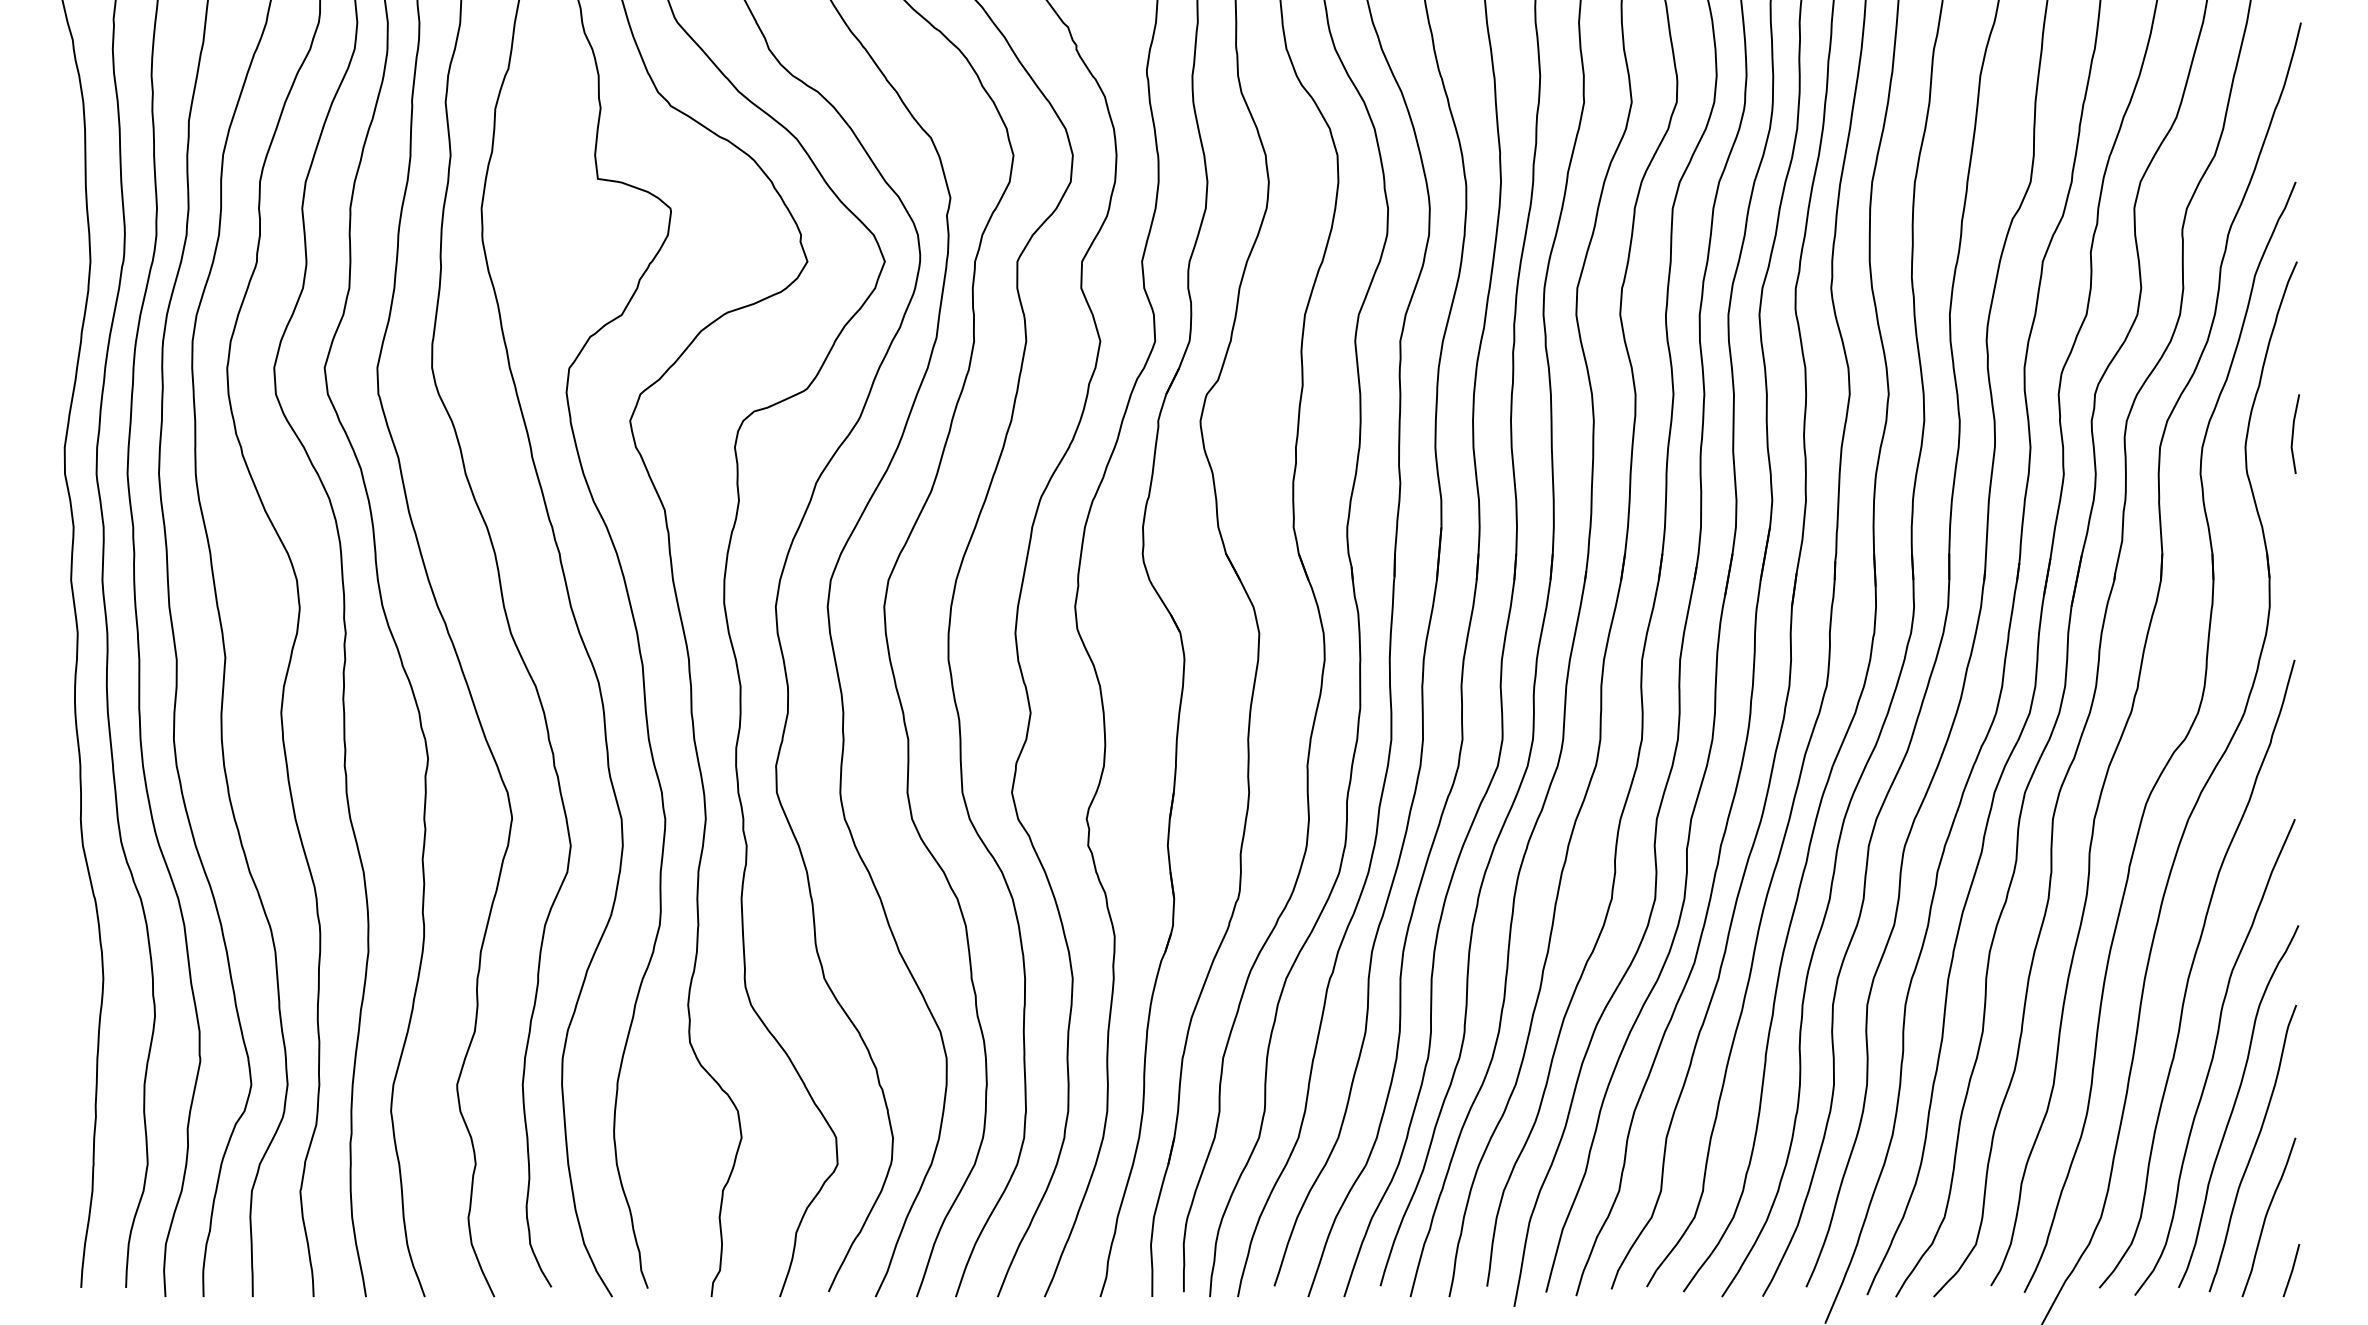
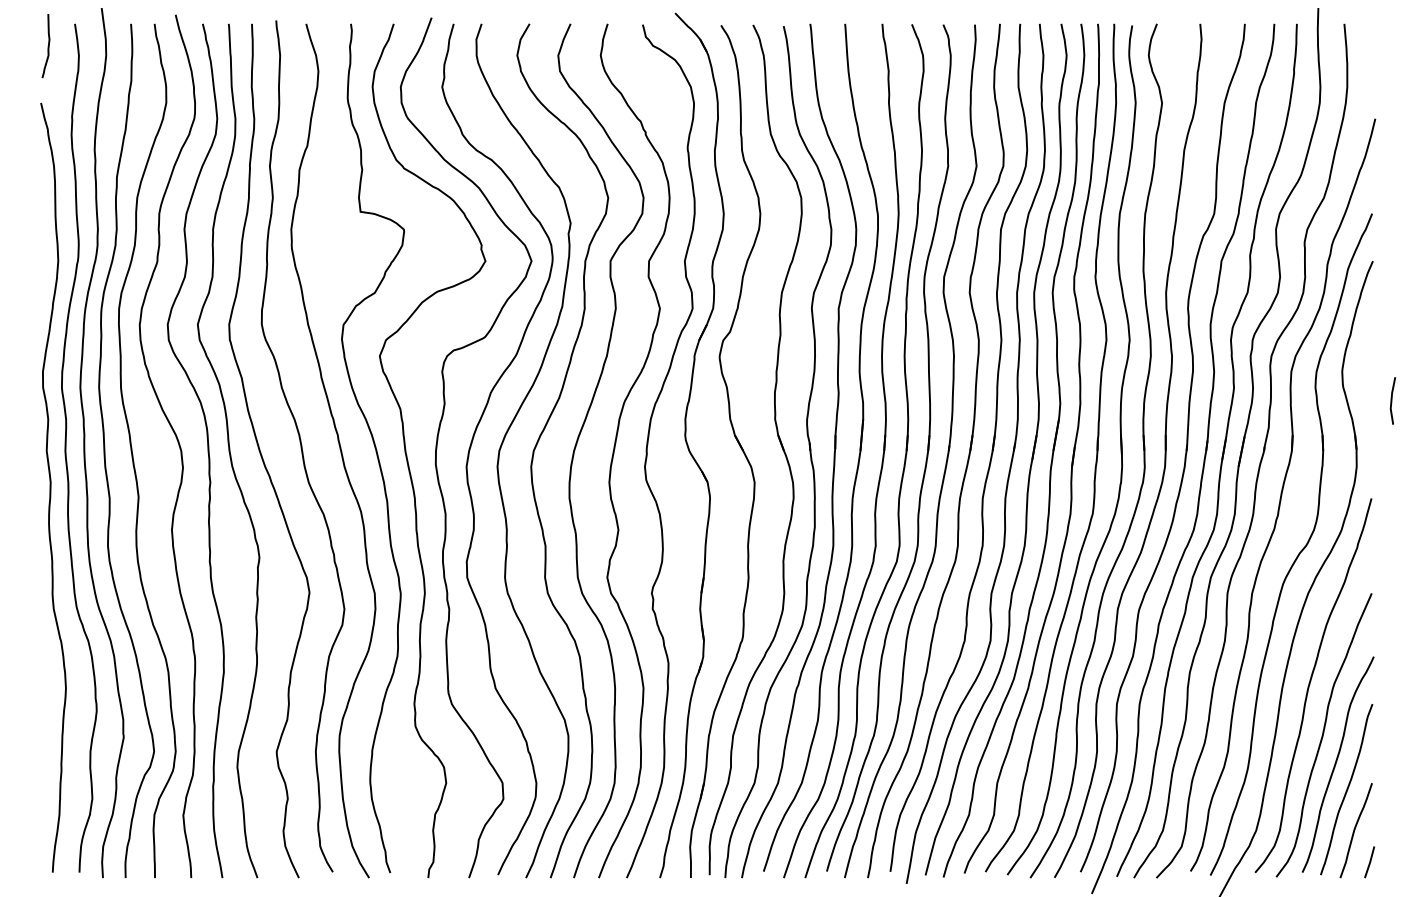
line: (2294, 433) -> (1392, 400), moved

